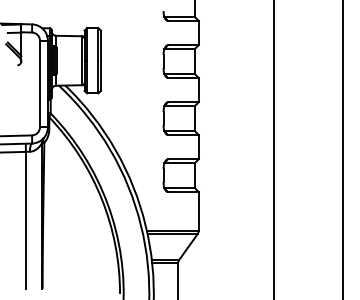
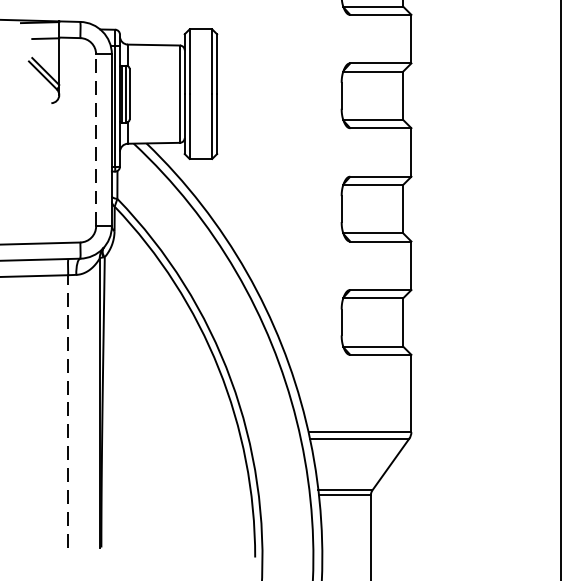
line: (39, 83) -> (95, 139), solid -> dashed
line: (25, 220) -> (67, 411), solid -> dashed

